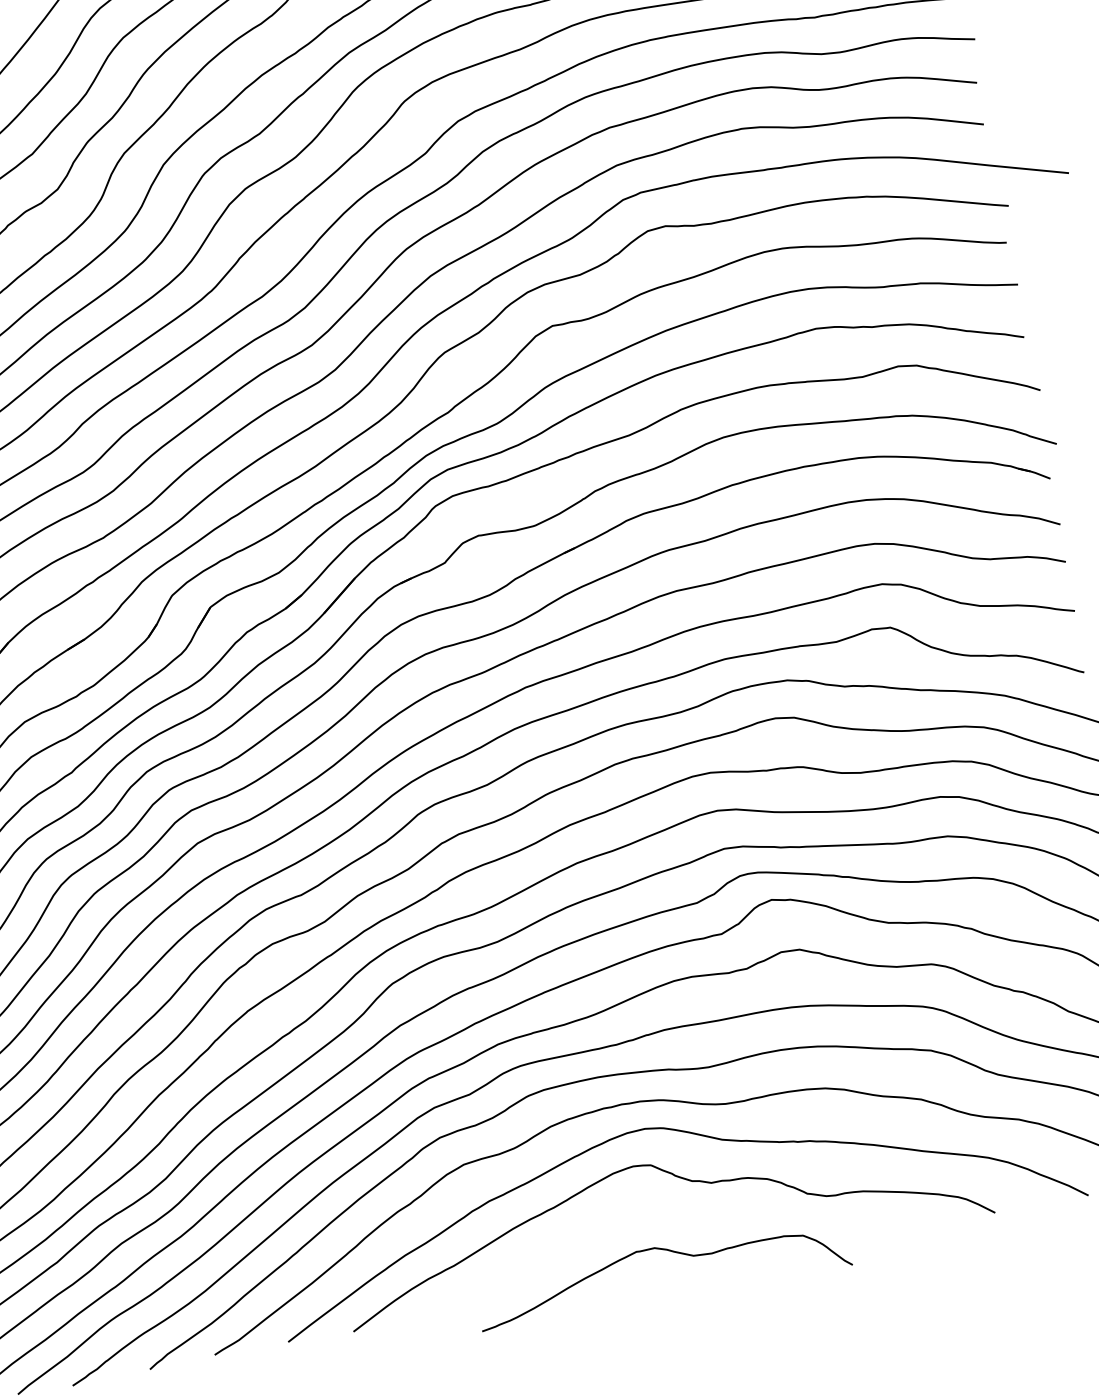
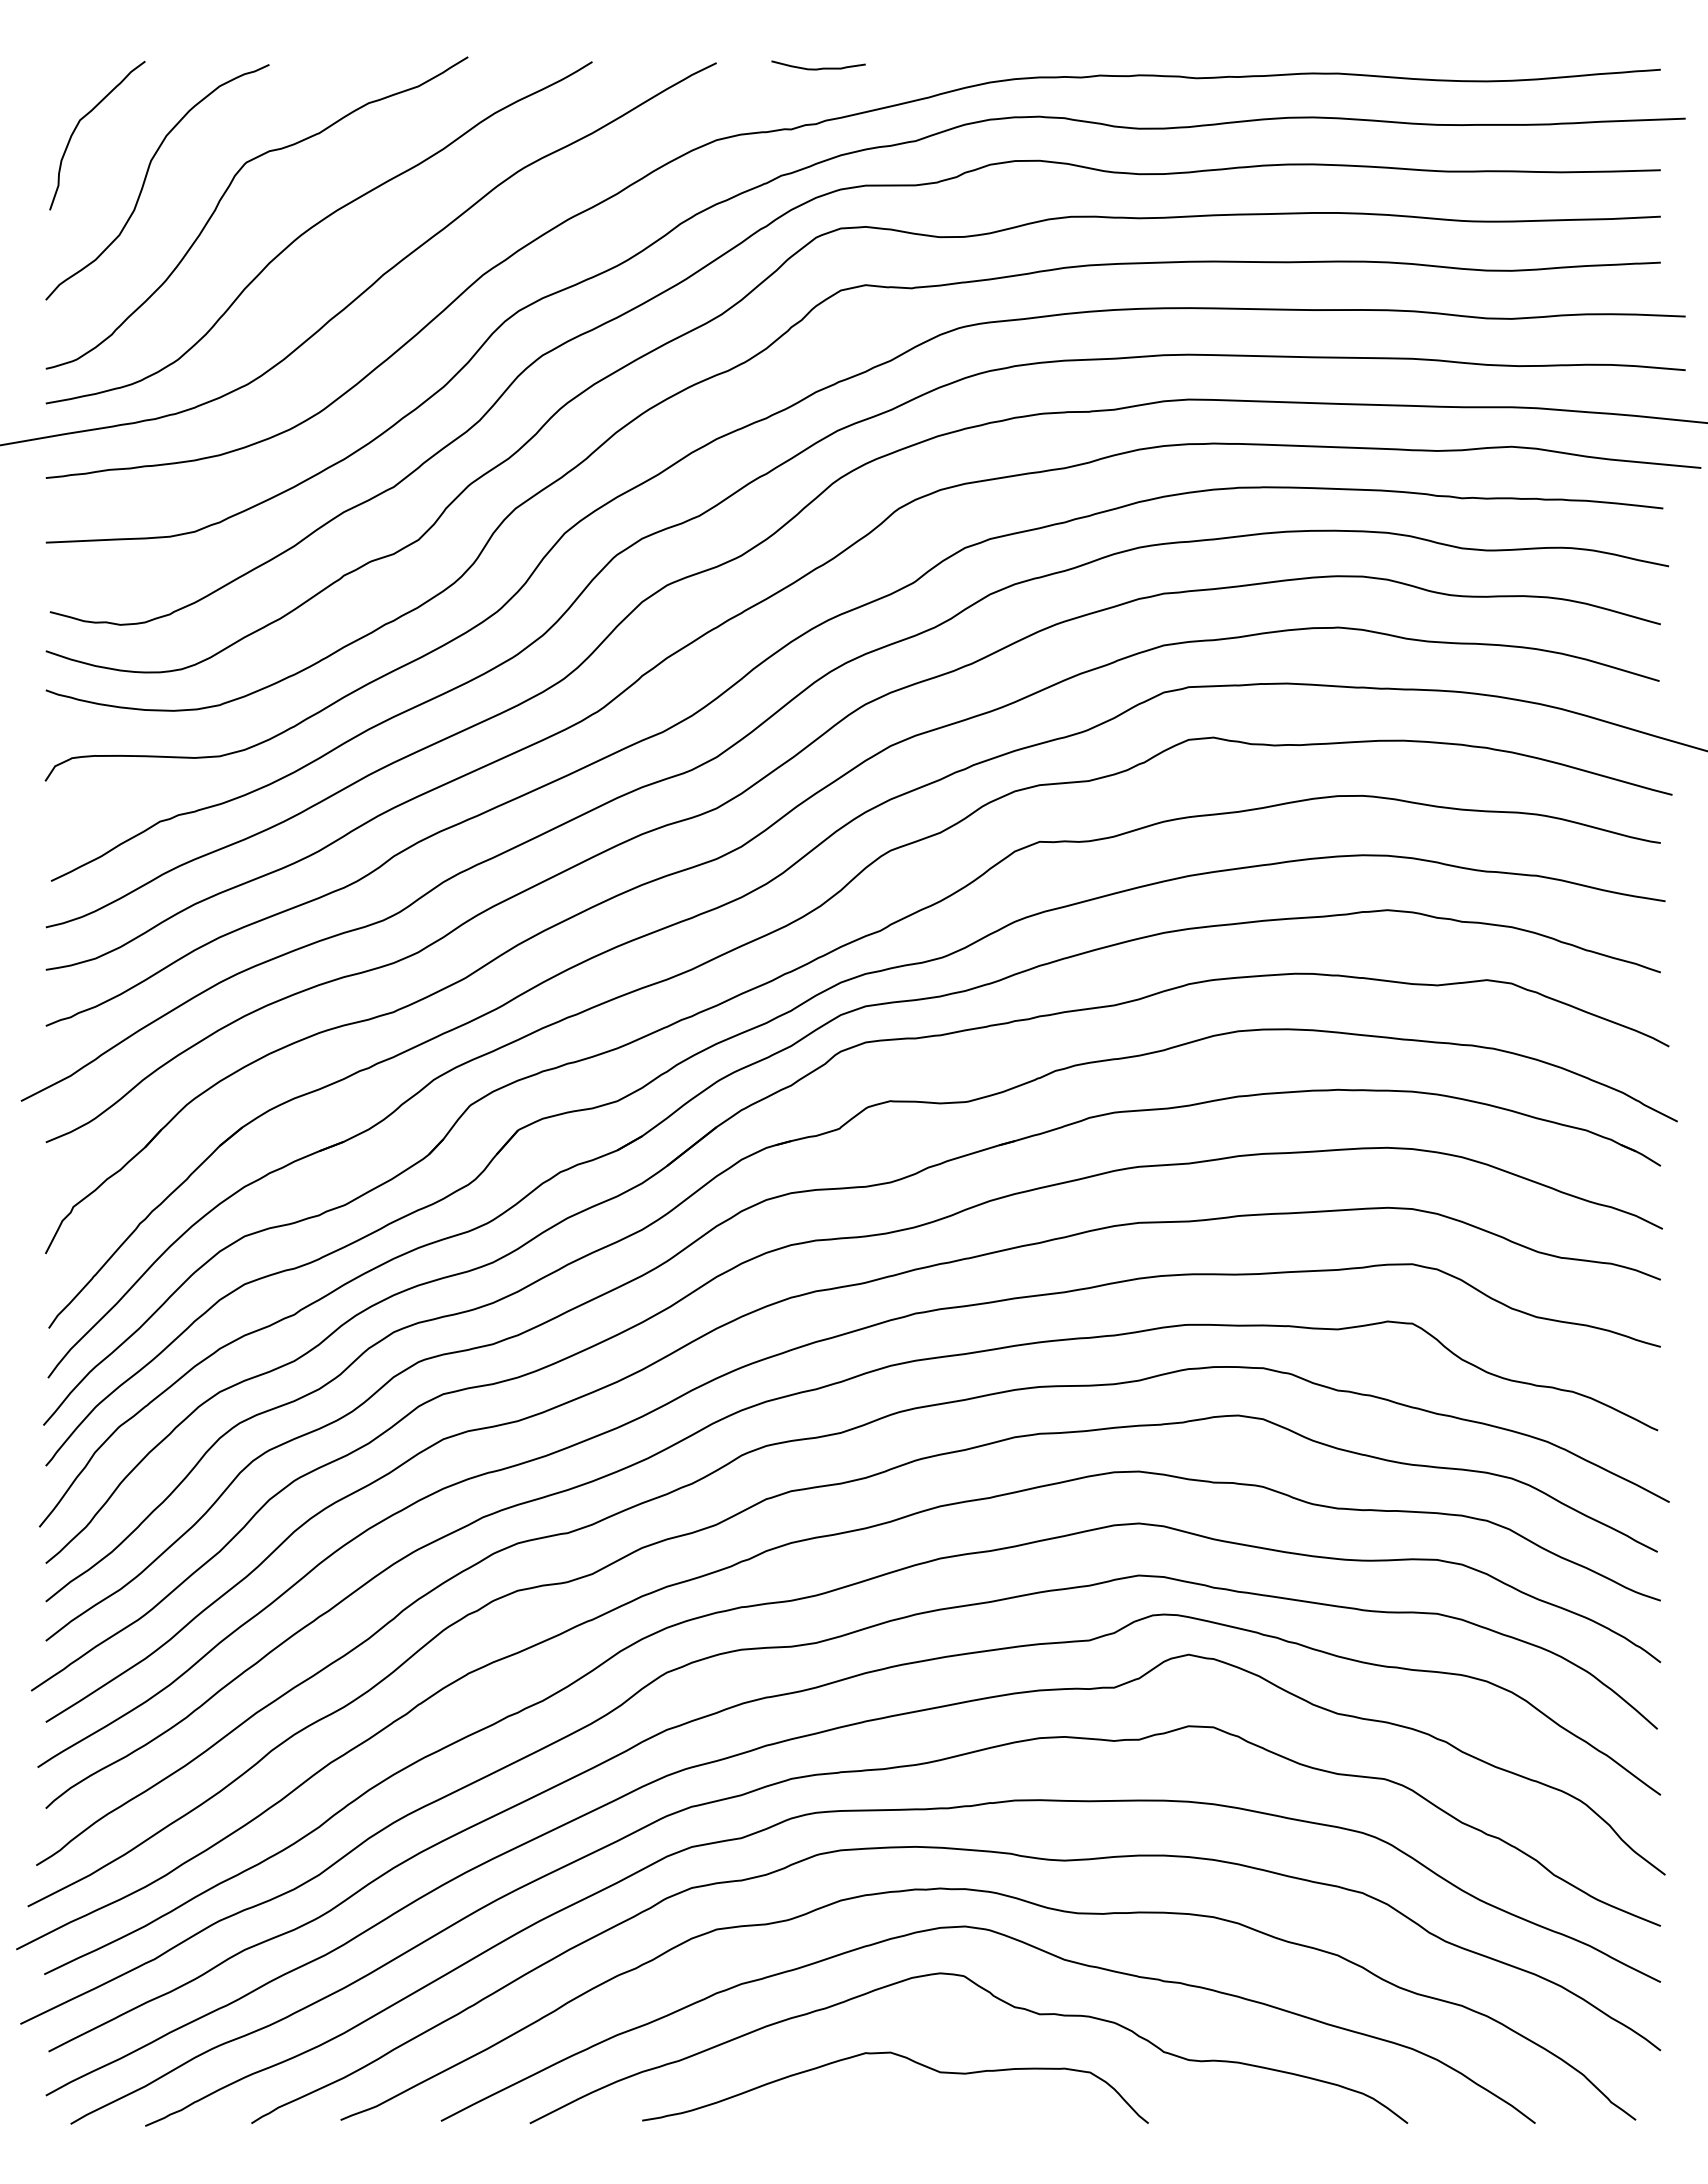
curve: (665, 1250) -> (904, 2058), moved

